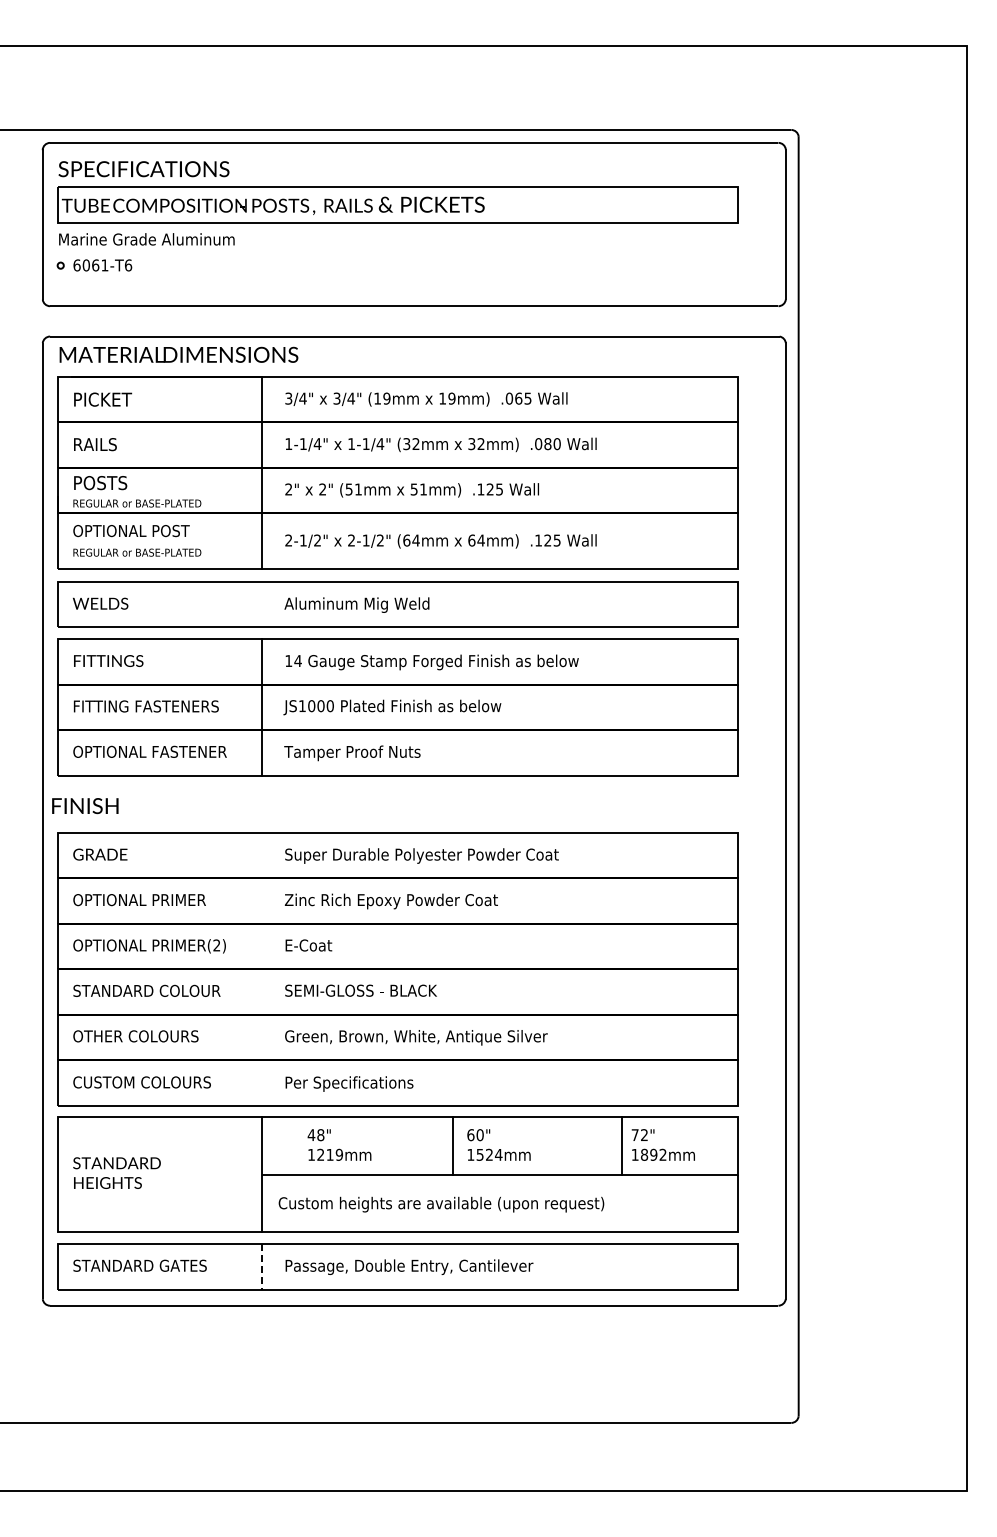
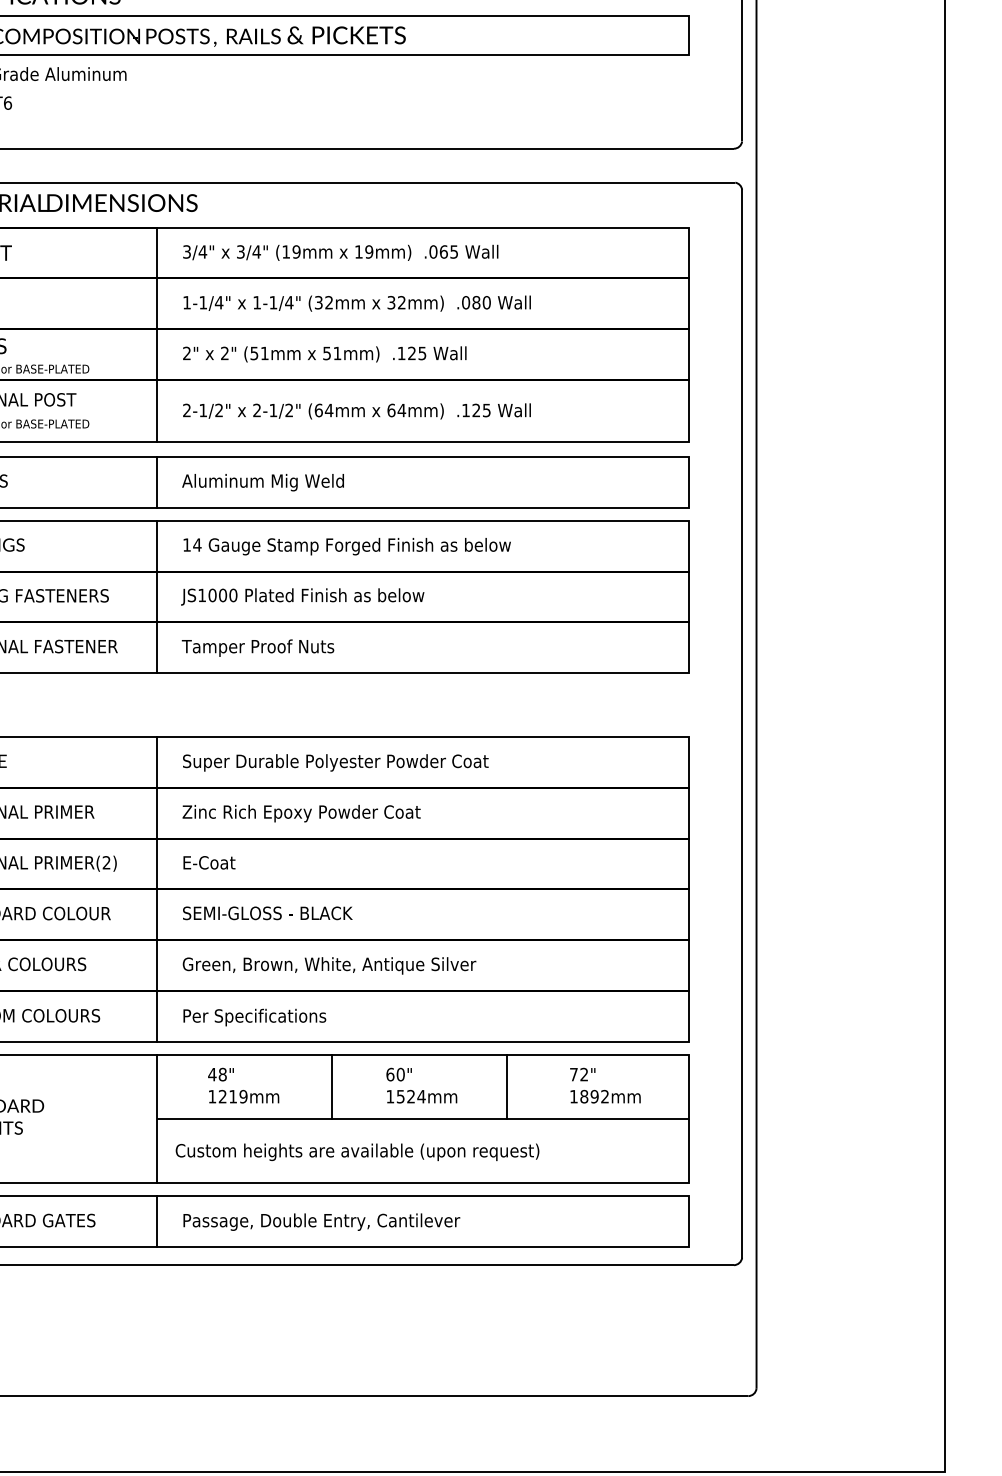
line: (262, 604) -> (157, 481), added
line: (262, 968) -> (157, 888), added
line: (452, 1145) -> (331, 1086), moved
line: (621, 1145) -> (506, 1086), moved
line: (262, 1266) -> (157, 1221), dashed -> solid

